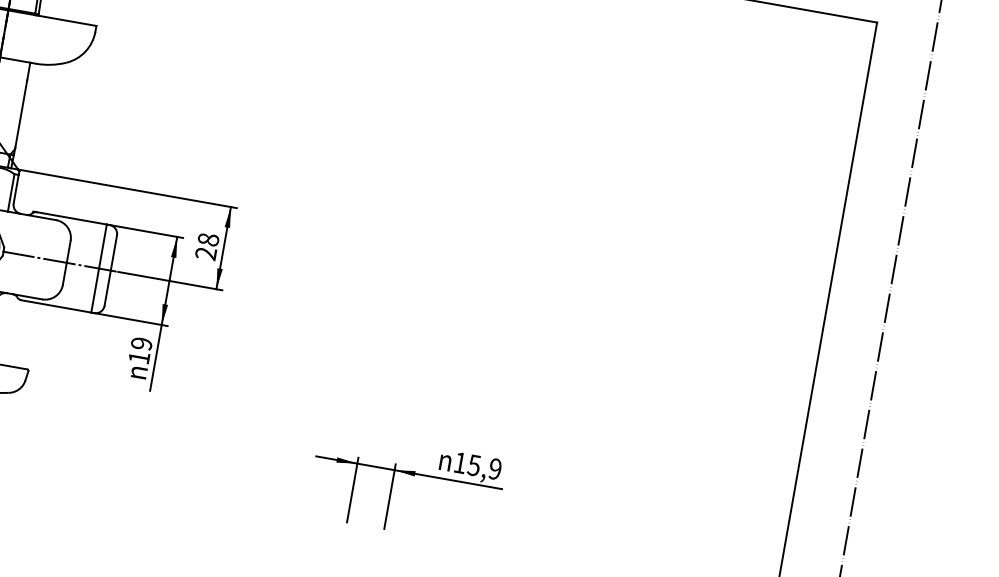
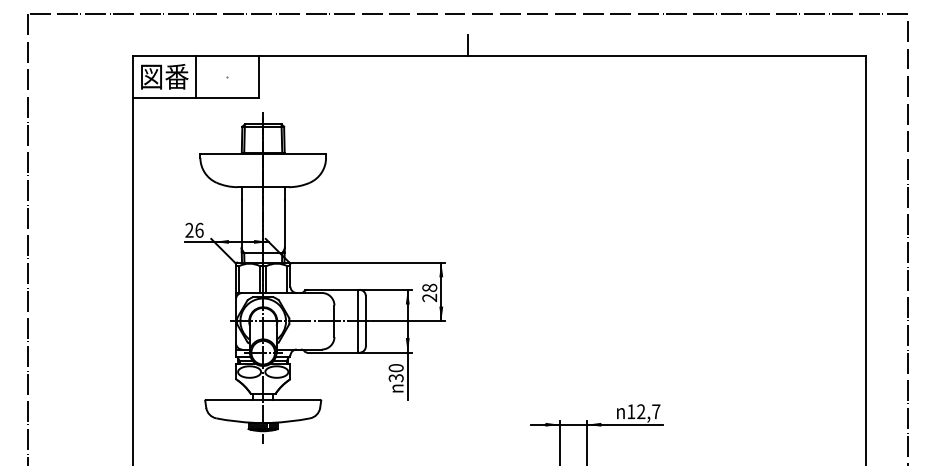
text: (139, 351) -> (395, 373), 19 -> 30
text: (484, 466) -> (648, 411), 15,9 -> 12,7

